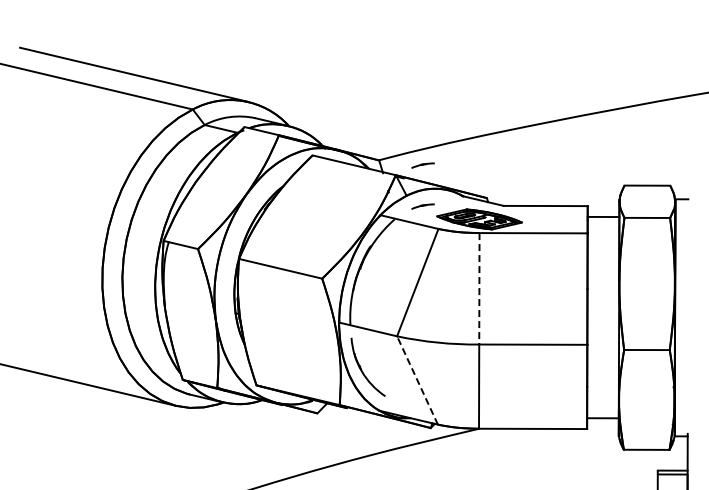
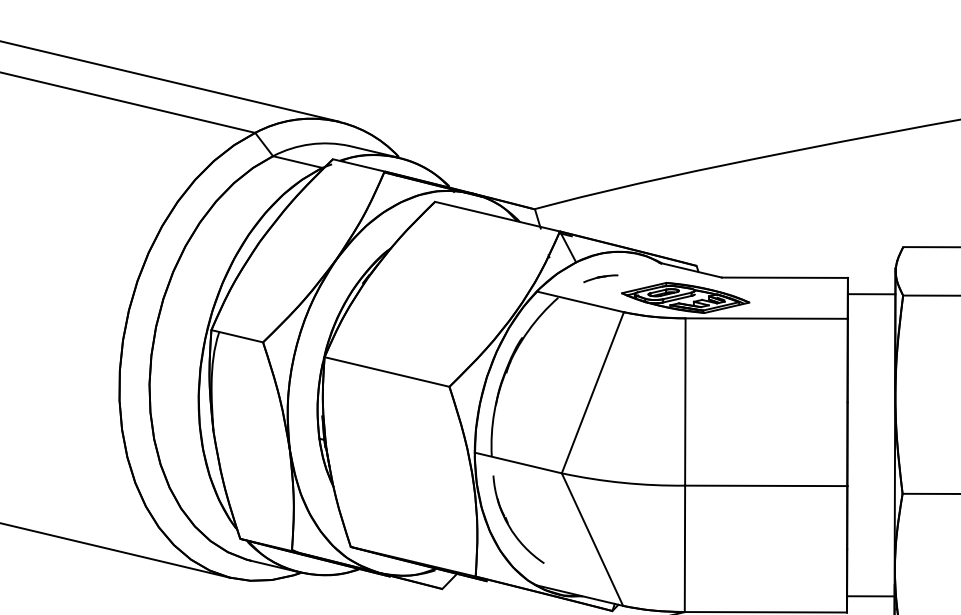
part: (422, 165) -> (599, 216), removed
line: (479, 288) -> (685, 401), dashed -> solid
line: (417, 380) -> (592, 539), dashed -> solid

